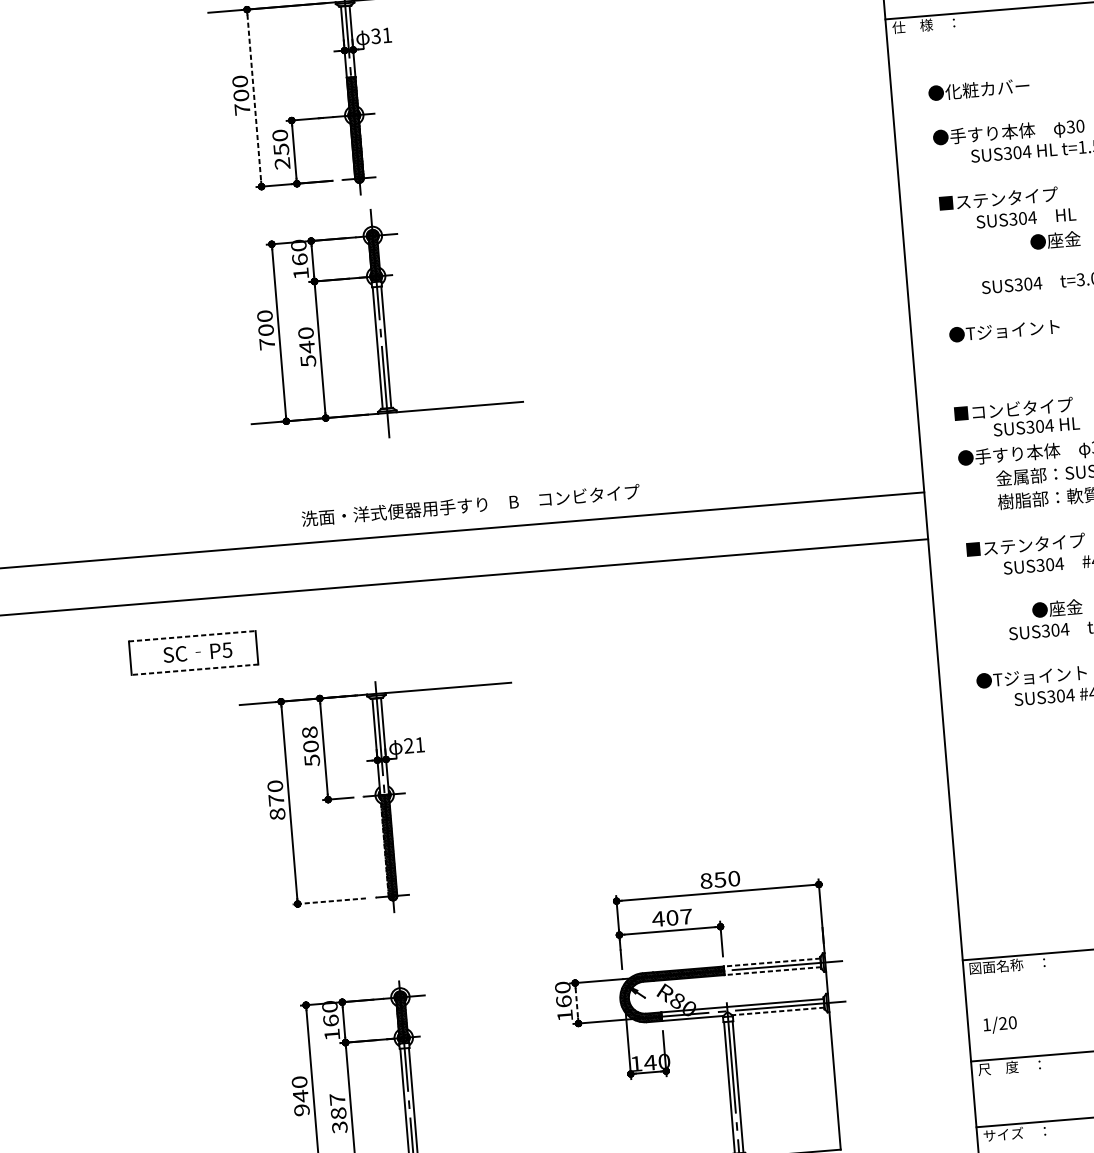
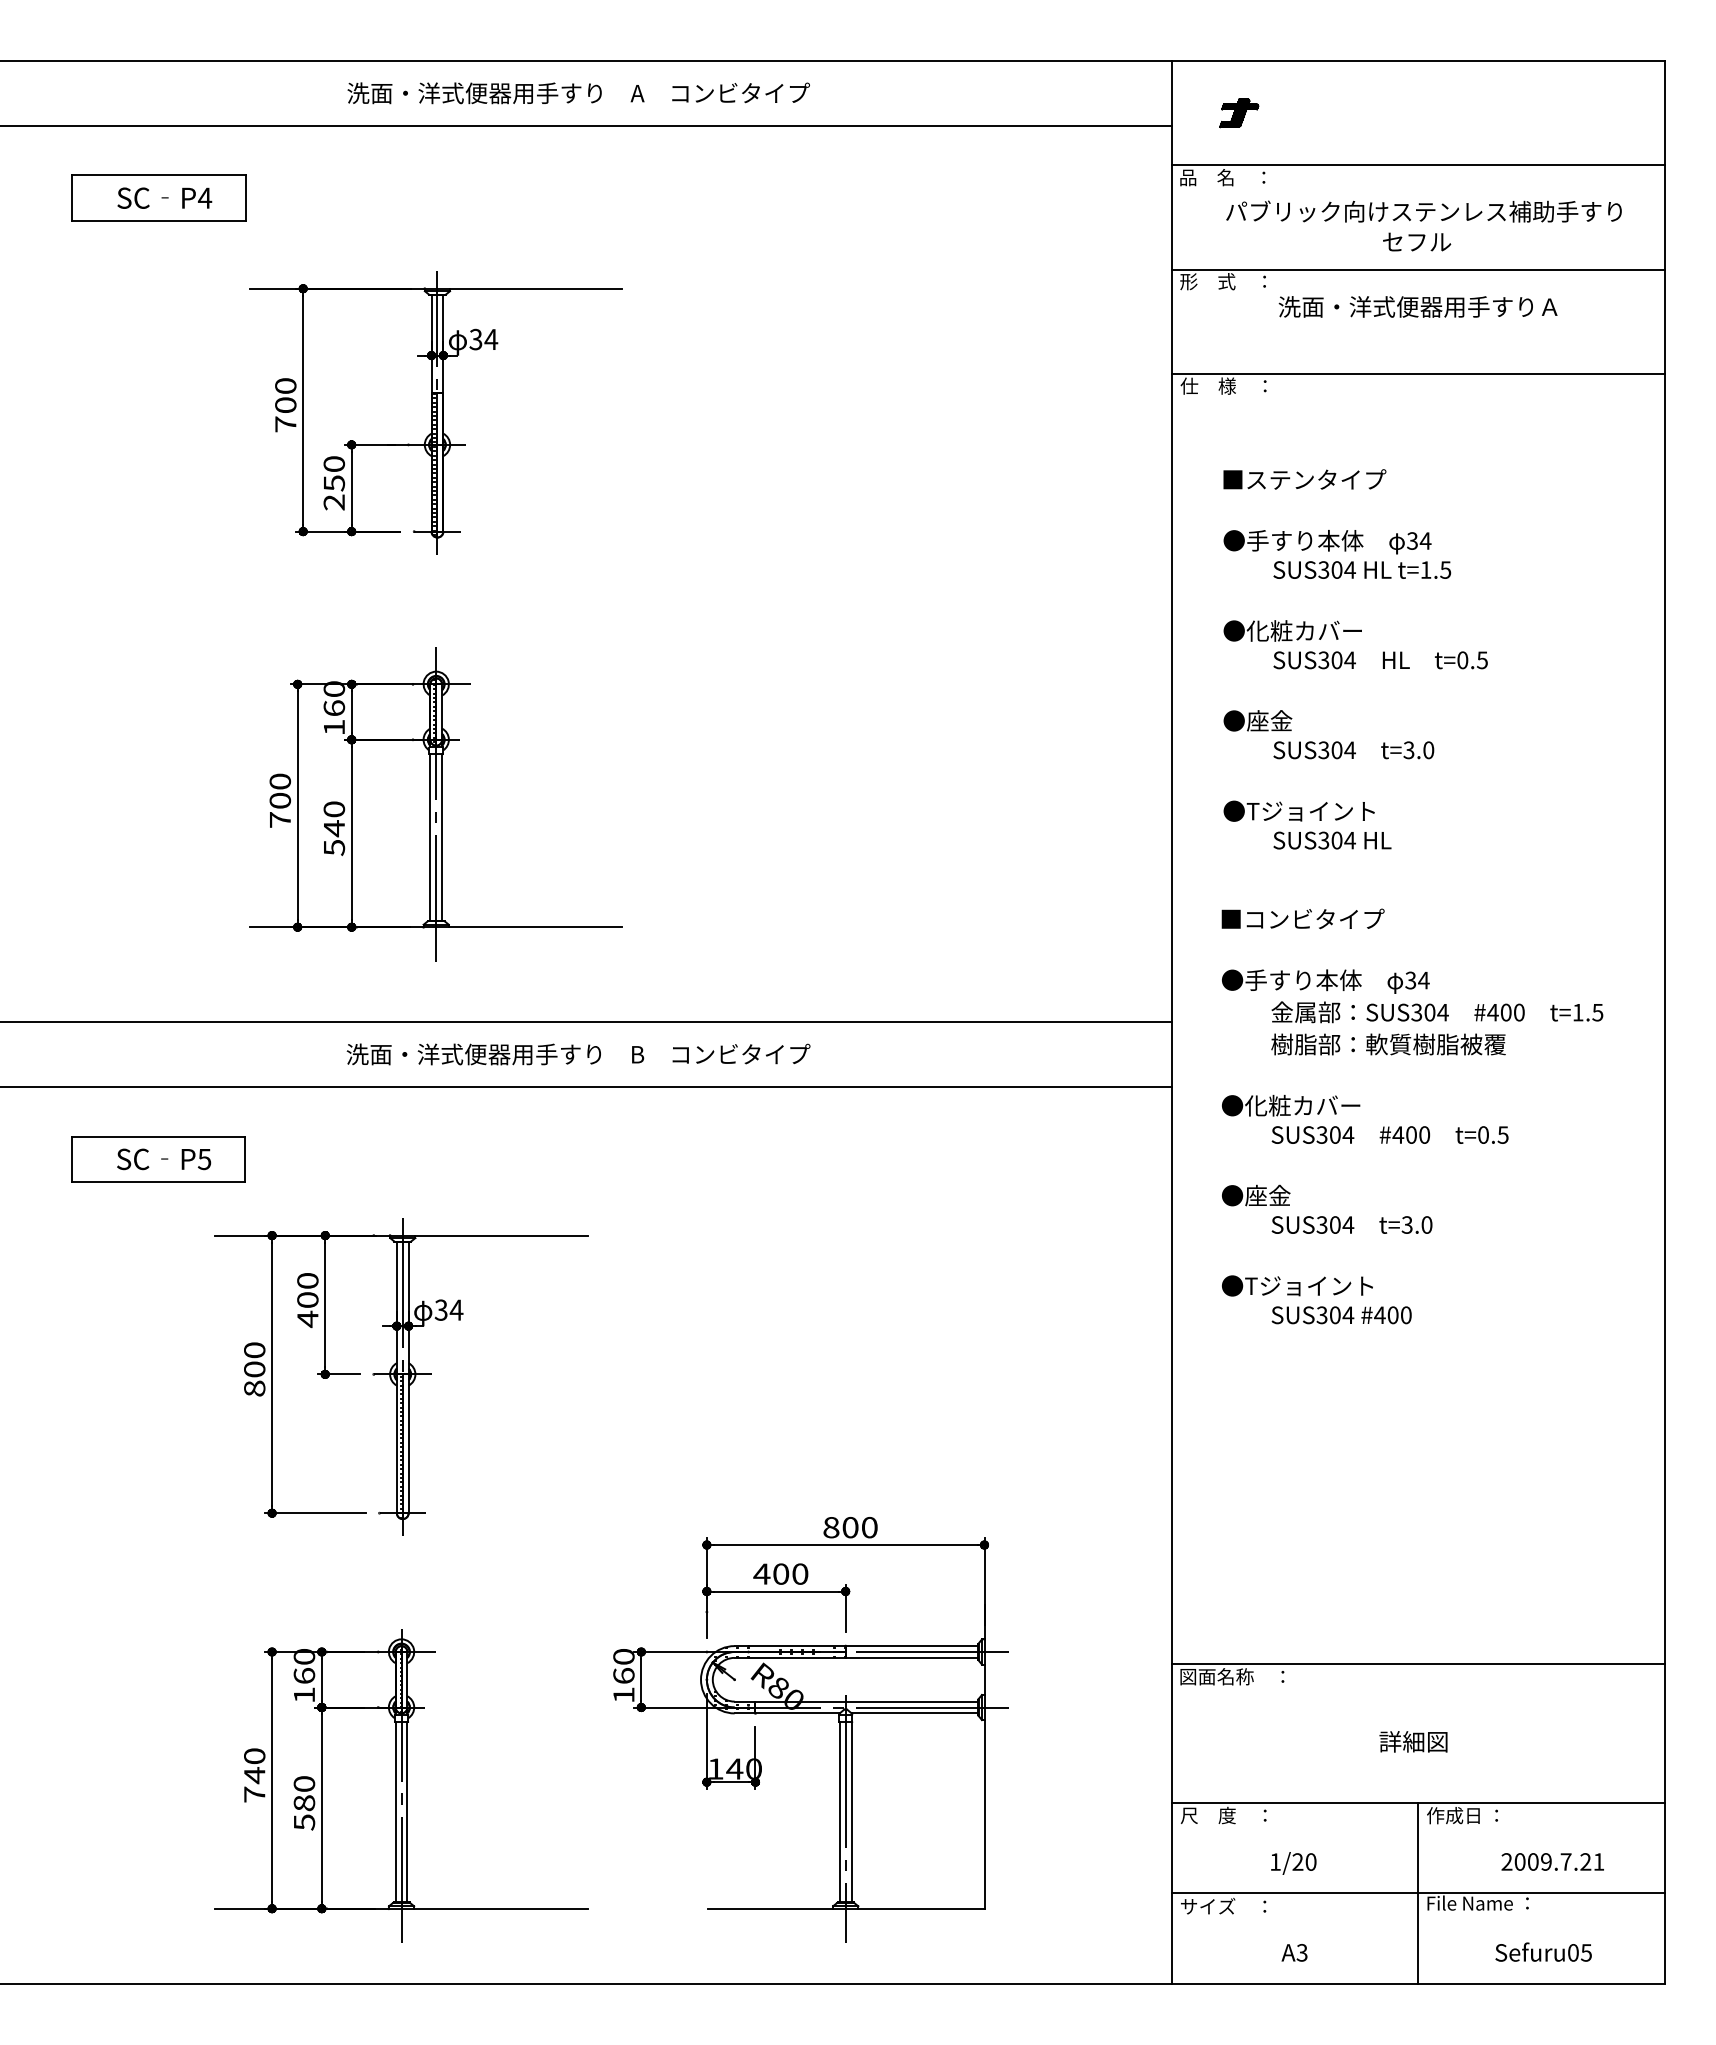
text: (387, 35) -> (491, 339), 31 -> 34
text: (988, 88) -> (1304, 479), ●化粧カバー -> ■ステンタイプ
line: (254, 98) -> (303, 410), dashed -> solid
text: (1080, 125) -> (1425, 540), 30 -> 34
text: (998, 198) -> (1305, 630), ■ステンタイプ -> ●化粧カバー
text: (1055, 240) -> (1257, 720), moved
part: (379, 323) -> (435, 804), moved
text: (1036, 426) -> (1332, 840), moved
text: (470, 505) -> (578, 1054), moved
text: (1025, 545) -> (1303, 1105), ■ステンタイプ -> ●化粧カバー
text: (1057, 608) -> (1256, 1195), moved
line: (192, 636) -> (158, 1136), dashed -> solid
line: (195, 669) -> (158, 1182), dashed -> solid
text: (414, 744) -> (448, 1309), 21 -> 34
text: (310, 746) -> (307, 1300), 508 -> 400
text: (276, 800) -> (254, 1369), 870 -> 800
line: (384, 846) -> (396, 1444), dashed -> solid
text: (720, 879) -> (850, 1527), 850 -> 800
line: (328, 901) -> (314, 1513), dashed -> solid
text: (686, 916) -> (800, 1573), 407 -> 400
line: (771, 962) -> (911, 1646), dashed -> solid
line: (772, 970) -> (911, 1657), dashed -> solid
line: (576, 1003) -> (641, 1679), dashed -> solid
line: (778, 1011) -> (914, 1713), dashed -> solid
text: (1000, 1024) -> (1293, 1863), moved
text: (301, 1110) -> (254, 1794), 940 -> 740
text: (338, 1112) -> (304, 1802), 387 -> 580

